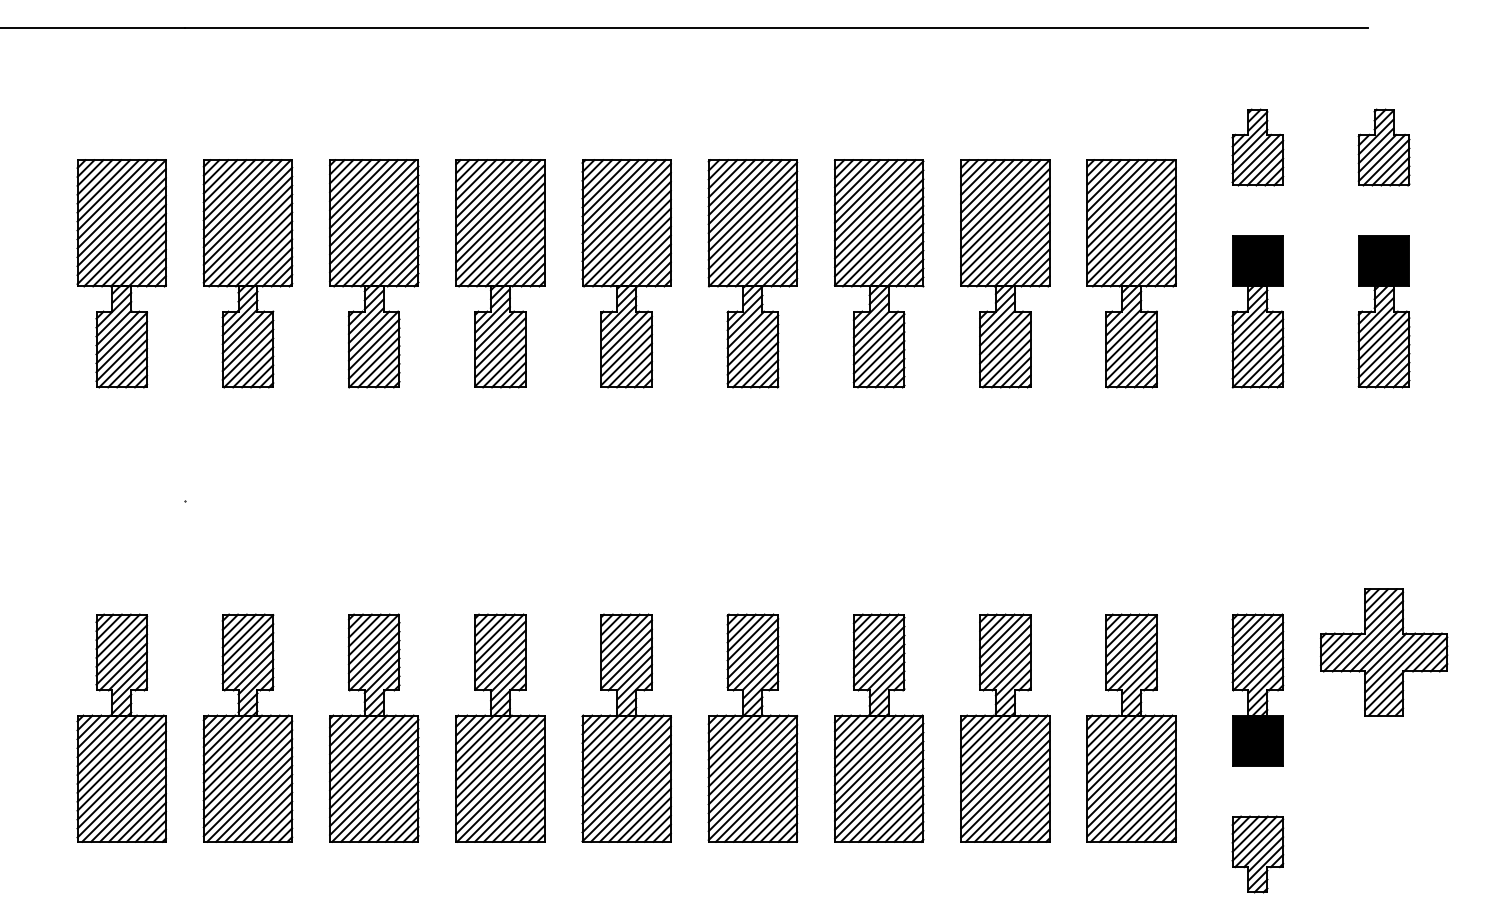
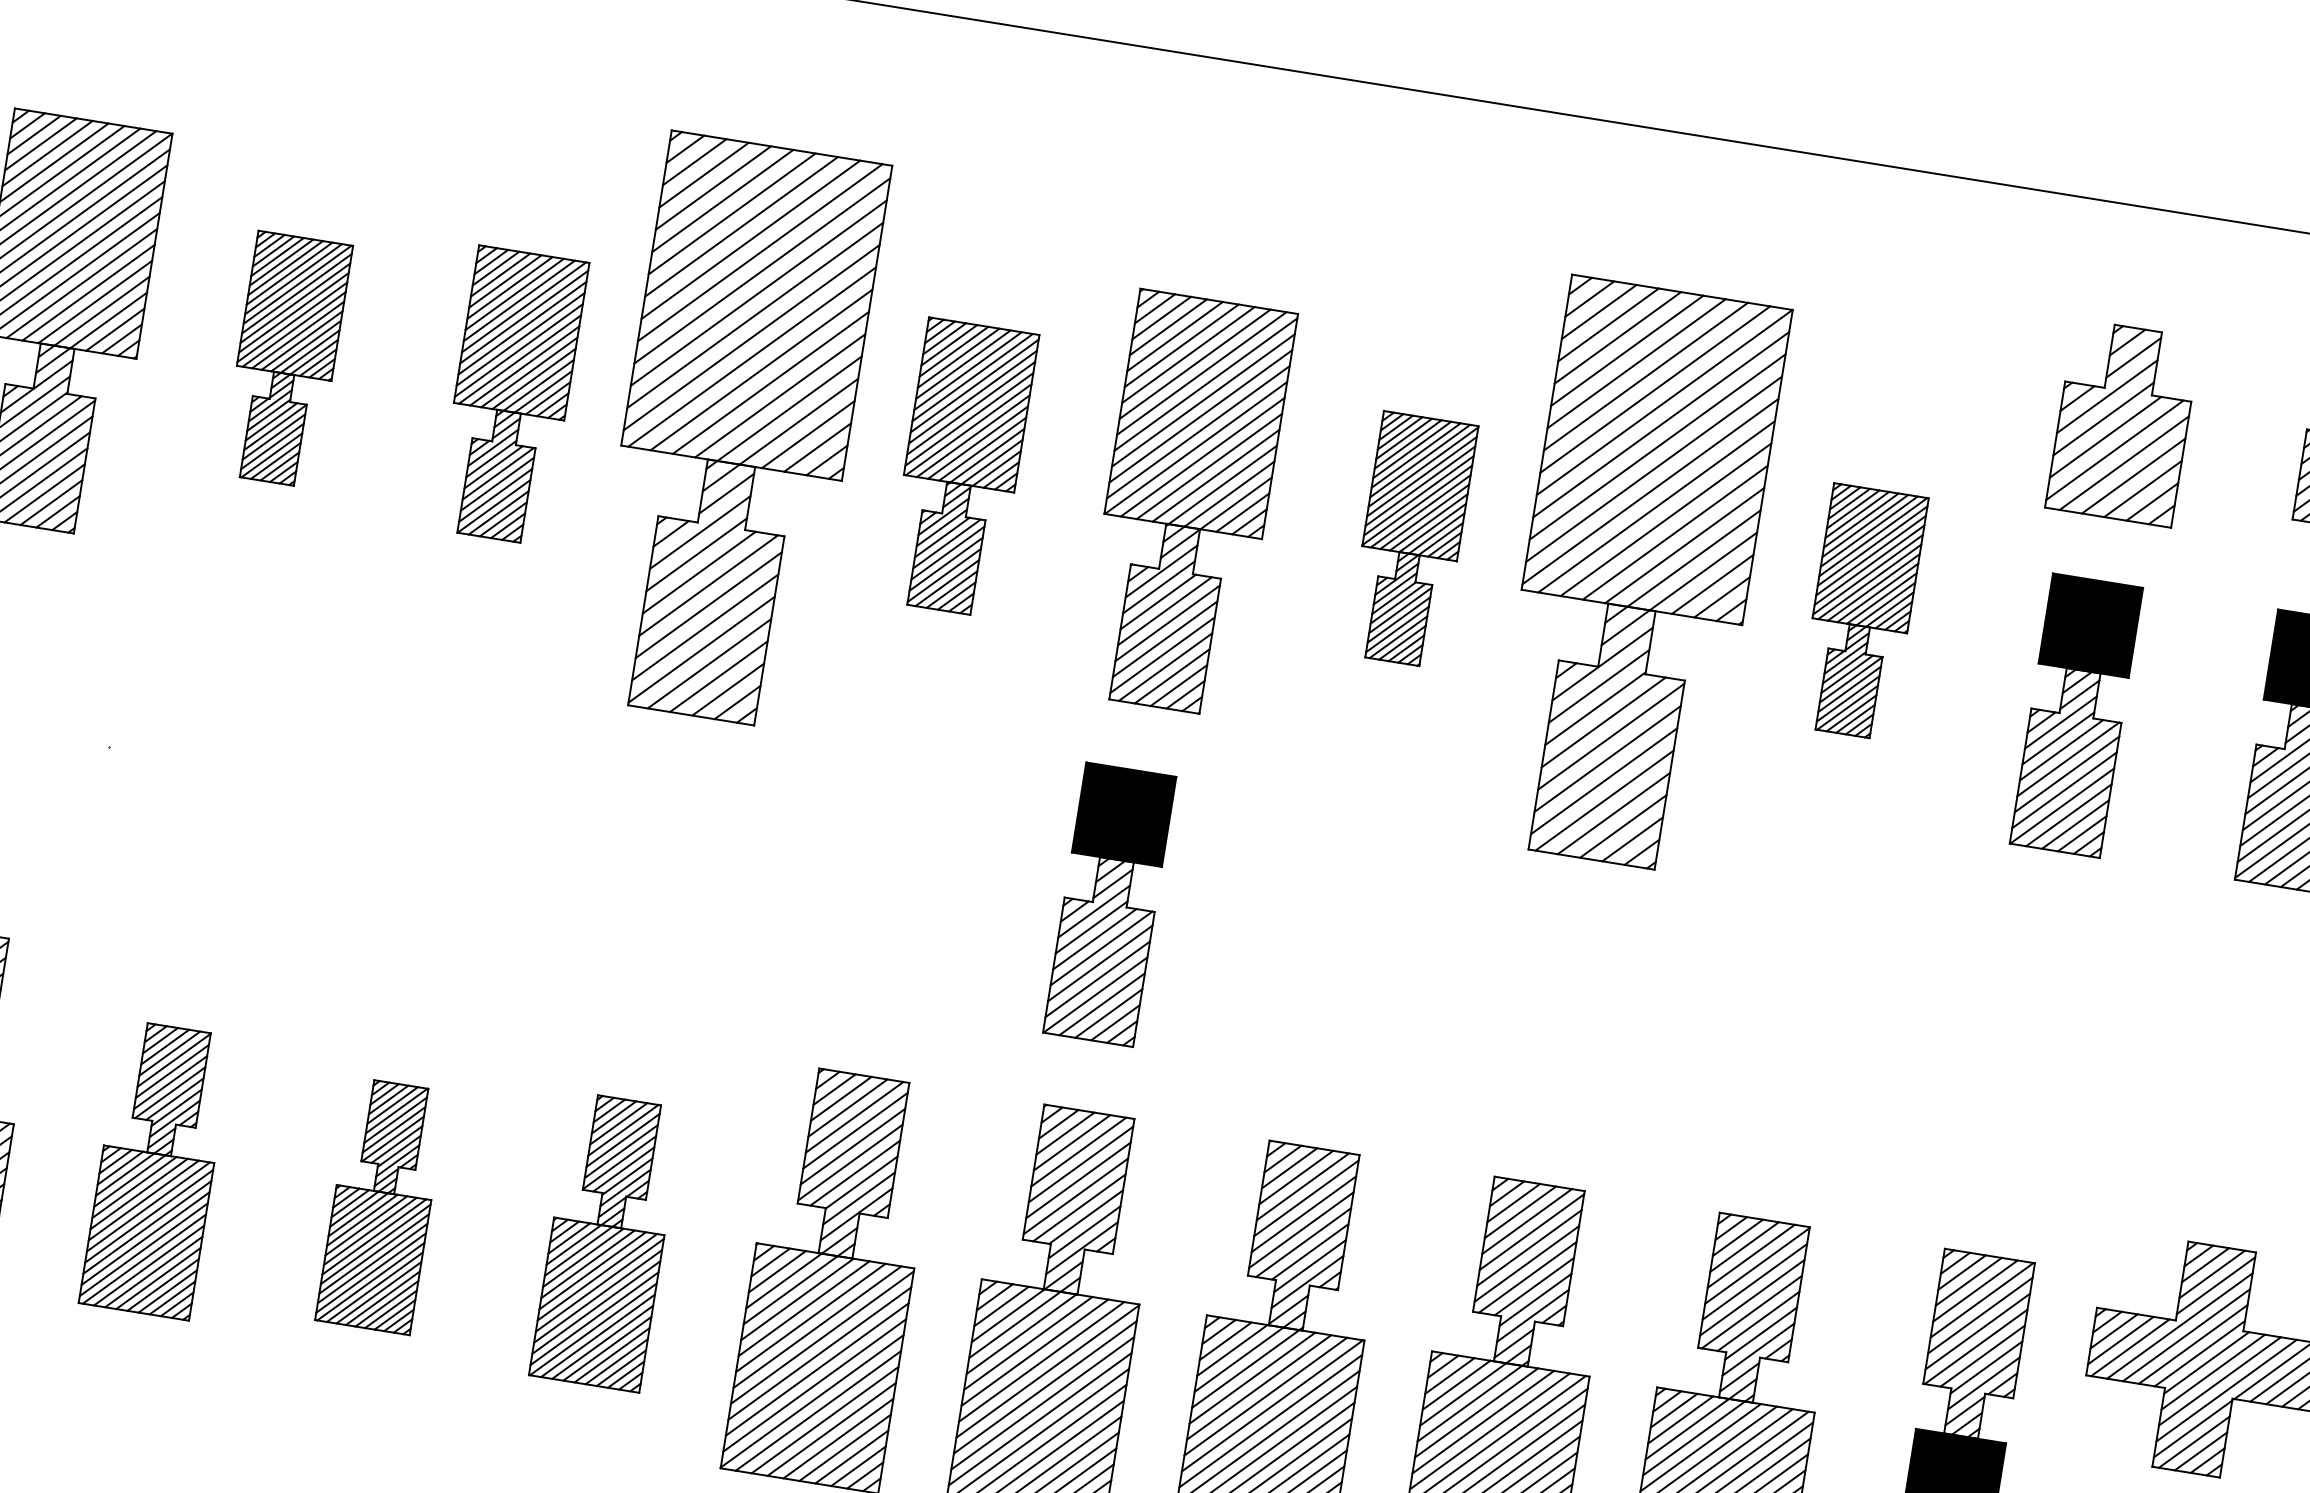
part: (1257, 147) -> (2122, 422), size x1.4
part: (247, 273) -> (285, 359), size x0.6
part: (374, 273) -> (512, 395), size x0.7
part: (500, 273) -> (736, 431), size x1.4
part: (626, 273) -> (961, 467), size x0.7
part: (878, 273) -> (1410, 539), size x0.6
part: (1005, 273) -> (1637, 575), size x1.4
part: (1131, 273) -> (1861, 611), size x0.6
part: (745, 499) -> (1109, 904), added
part: (247, 727) -> (155, 1168), size x0.7
part: (374, 727) -> (382, 1204), size x0.6
part: (500, 727) -> (607, 1240), size x0.7

